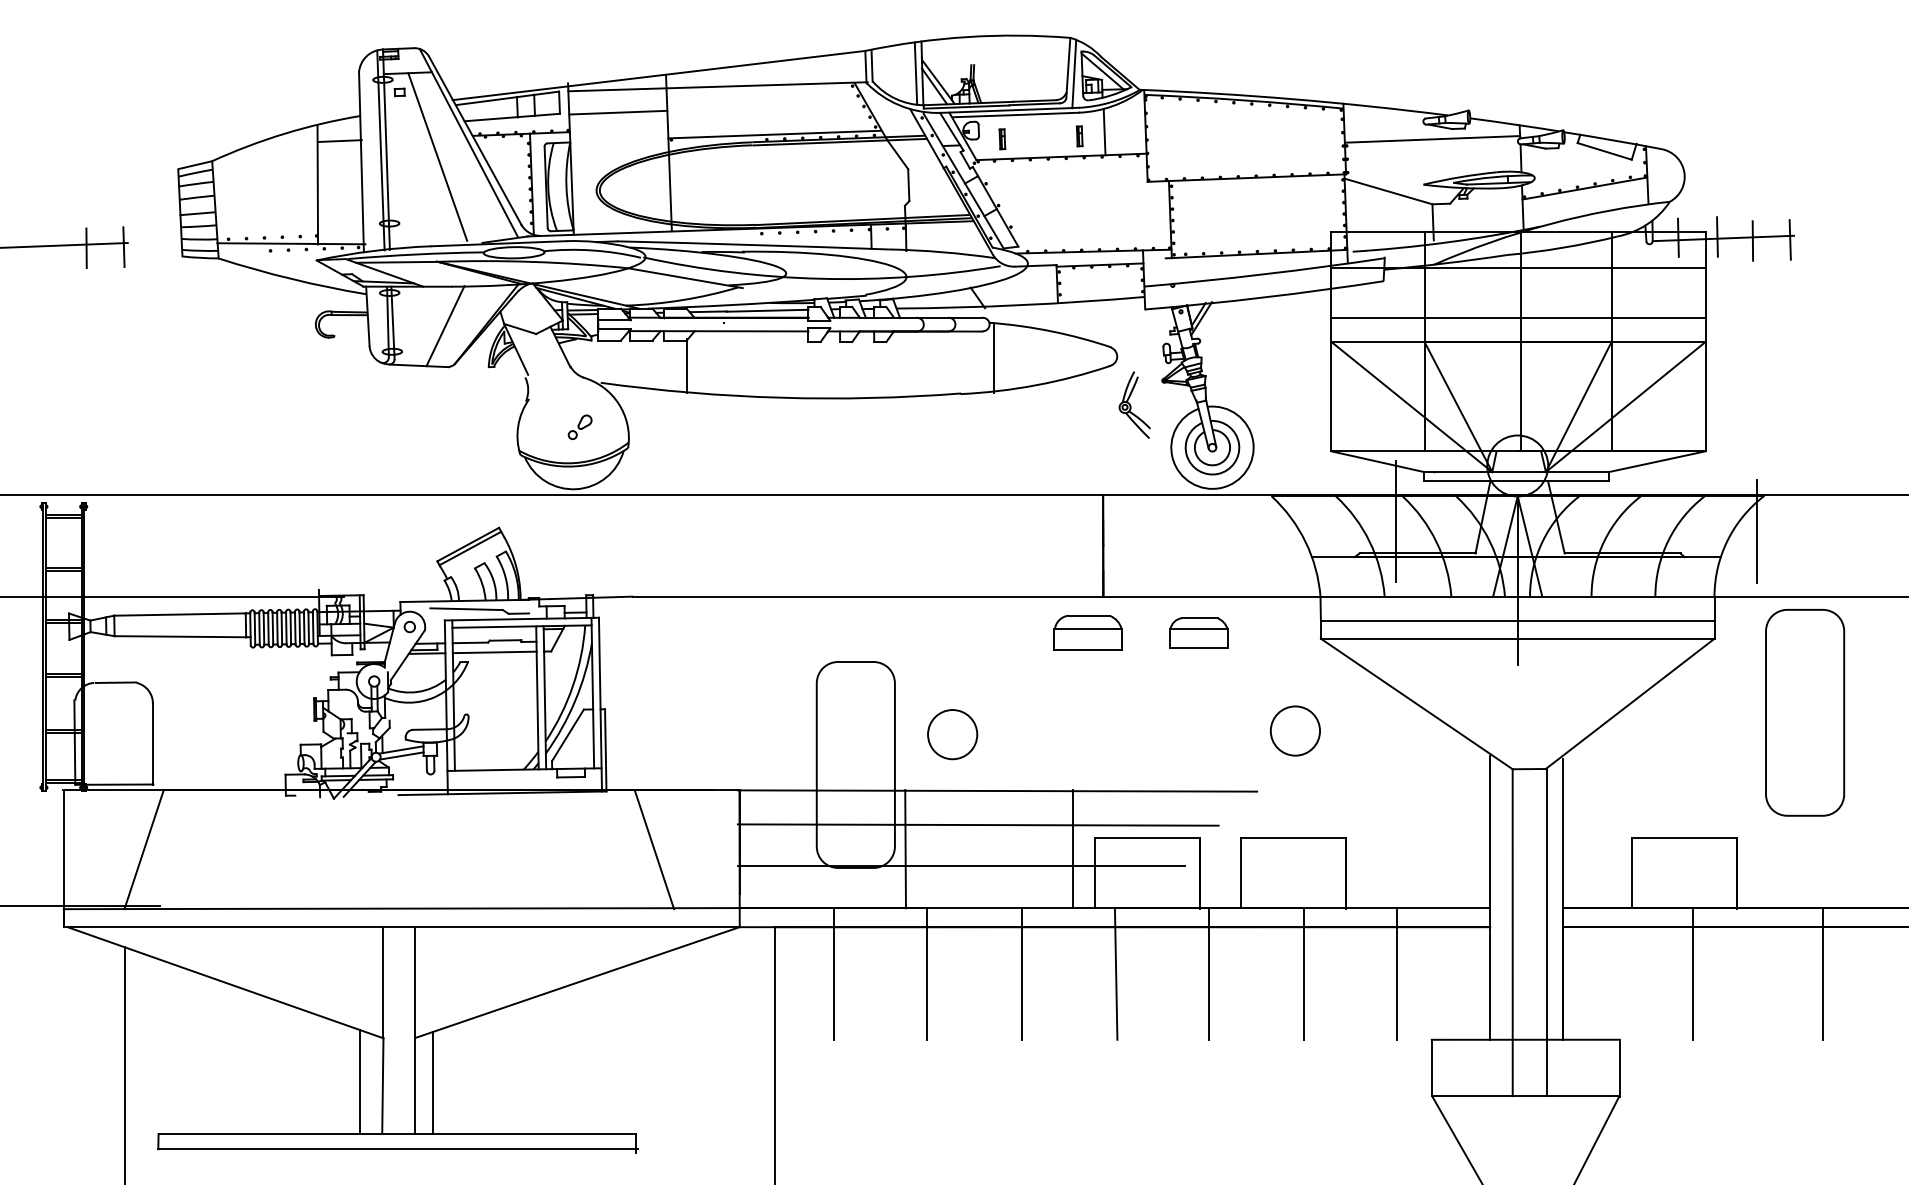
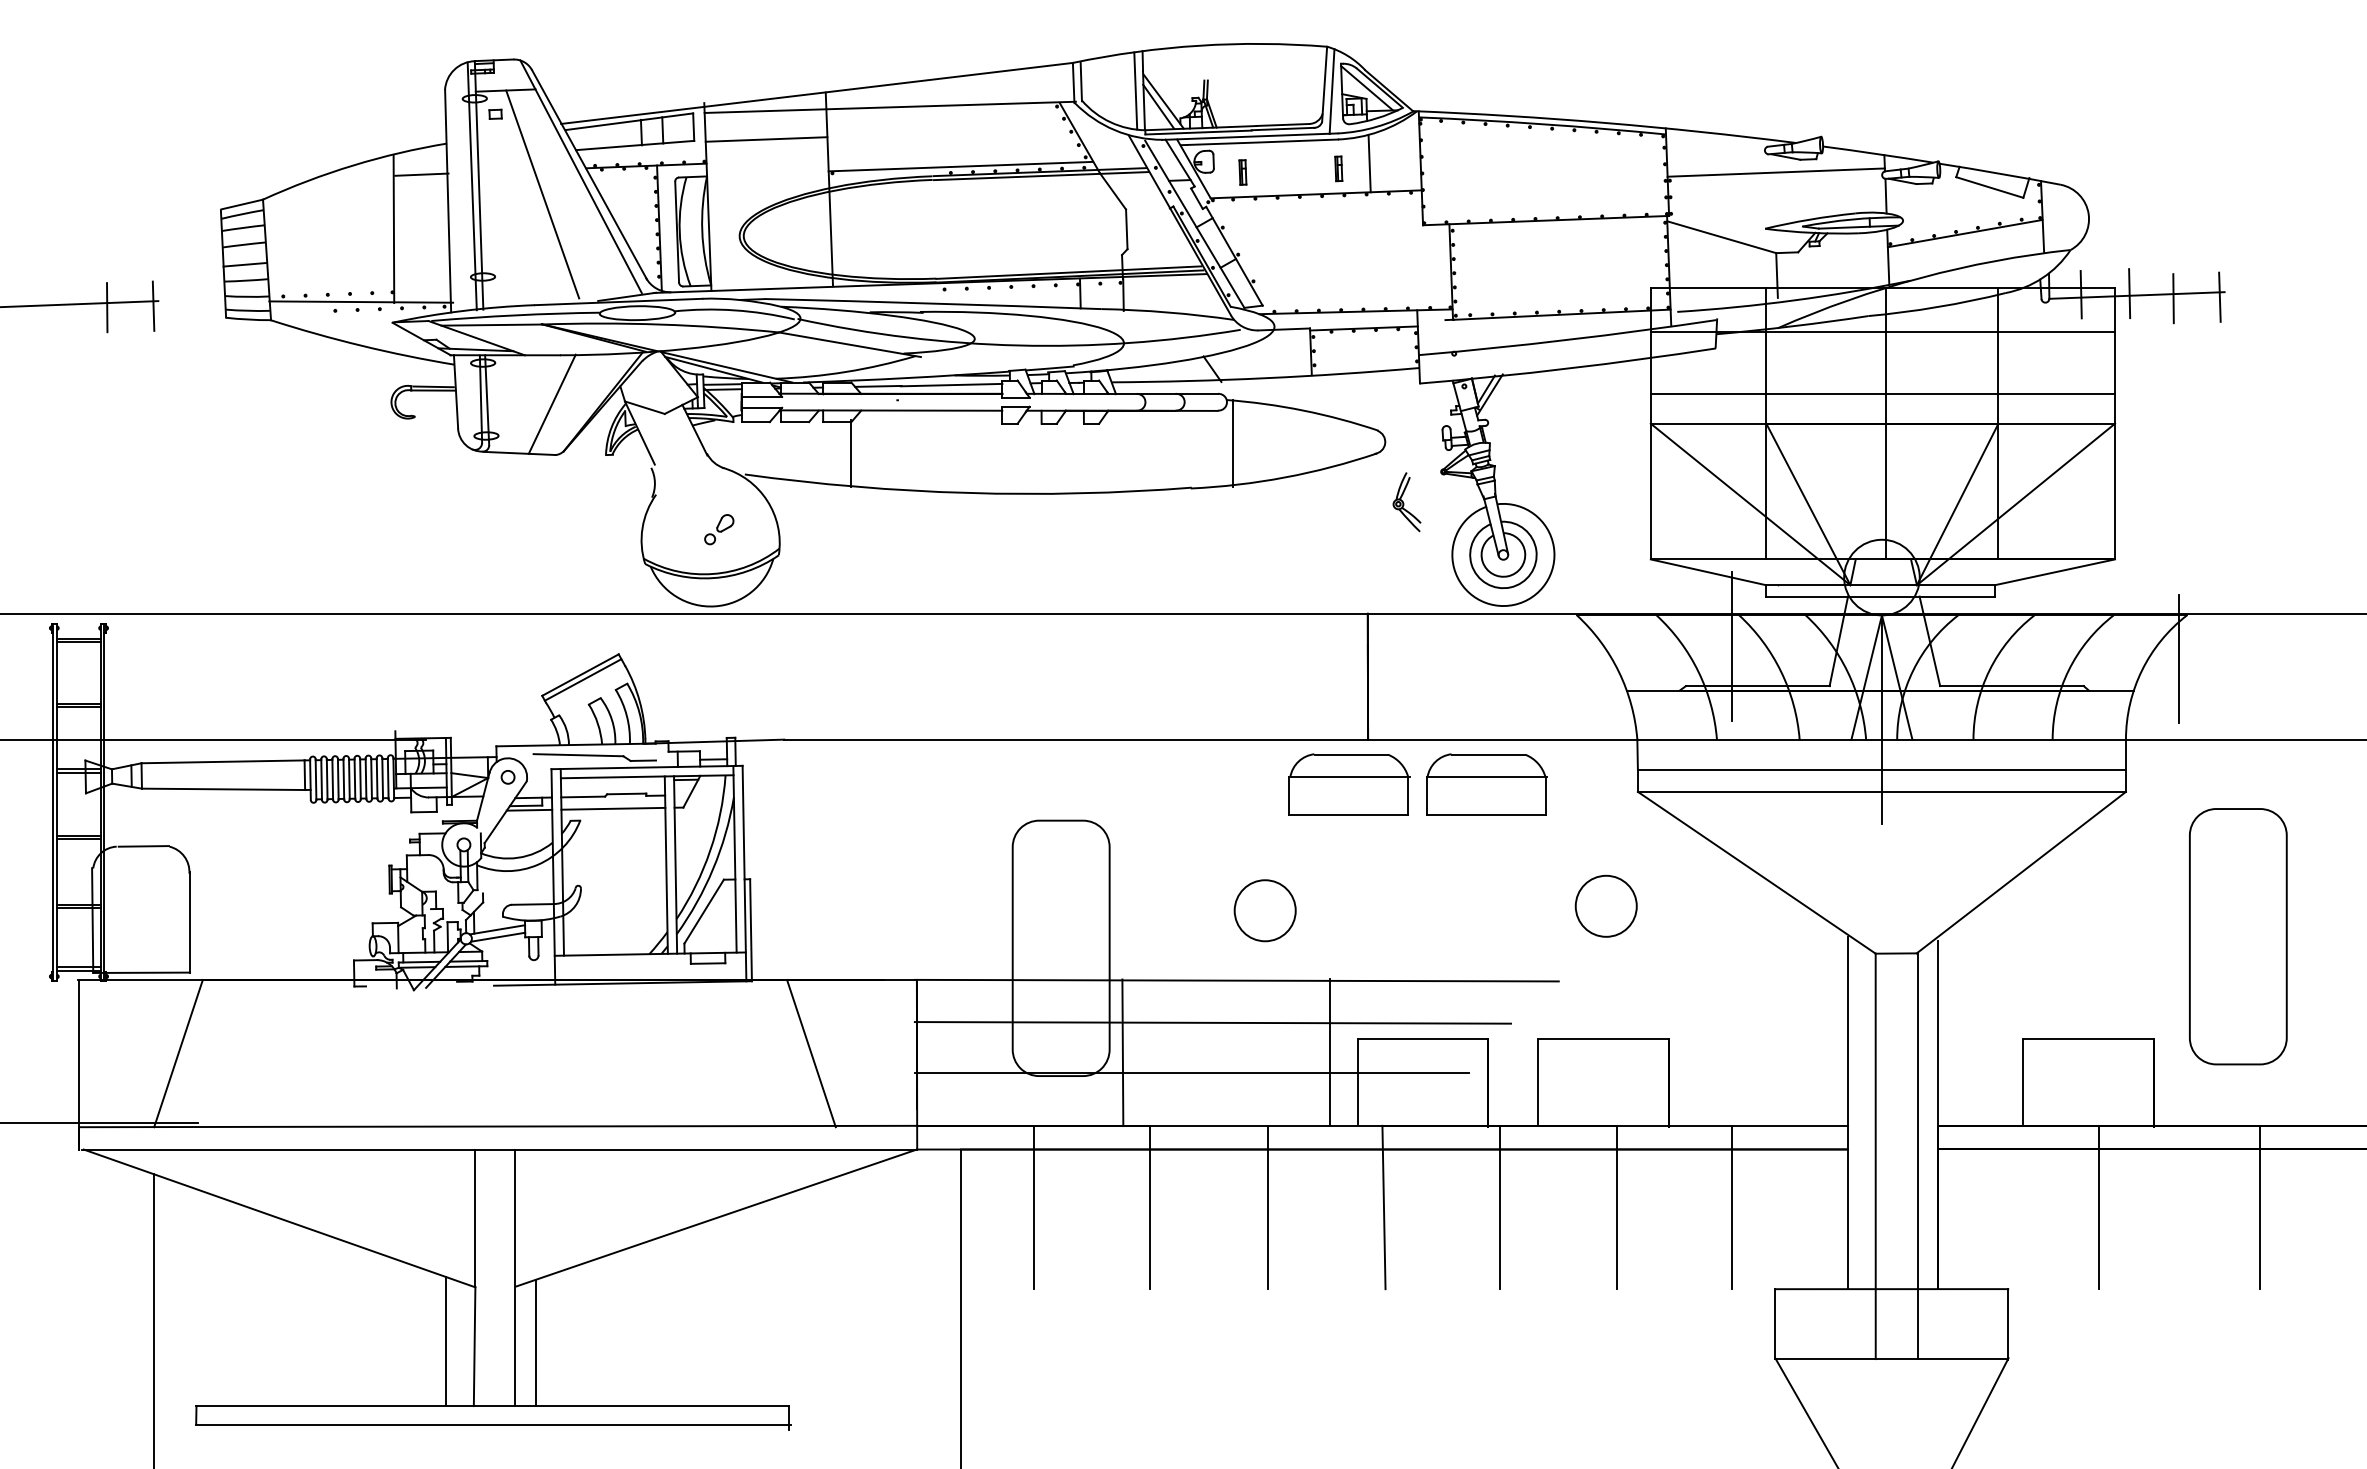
part: (1134, 405) -> (1406, 502), size x0.71
part: (1088, 632) -> (1349, 784), size x1.43
part: (1198, 632) -> (1486, 784), size x1.67
part: (1805, 712) -> (2238, 936), moved
circle: (952, 734) -> (1264, 910), moved

